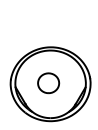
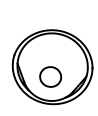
part: (48, 83) -> (50, 77), moved

